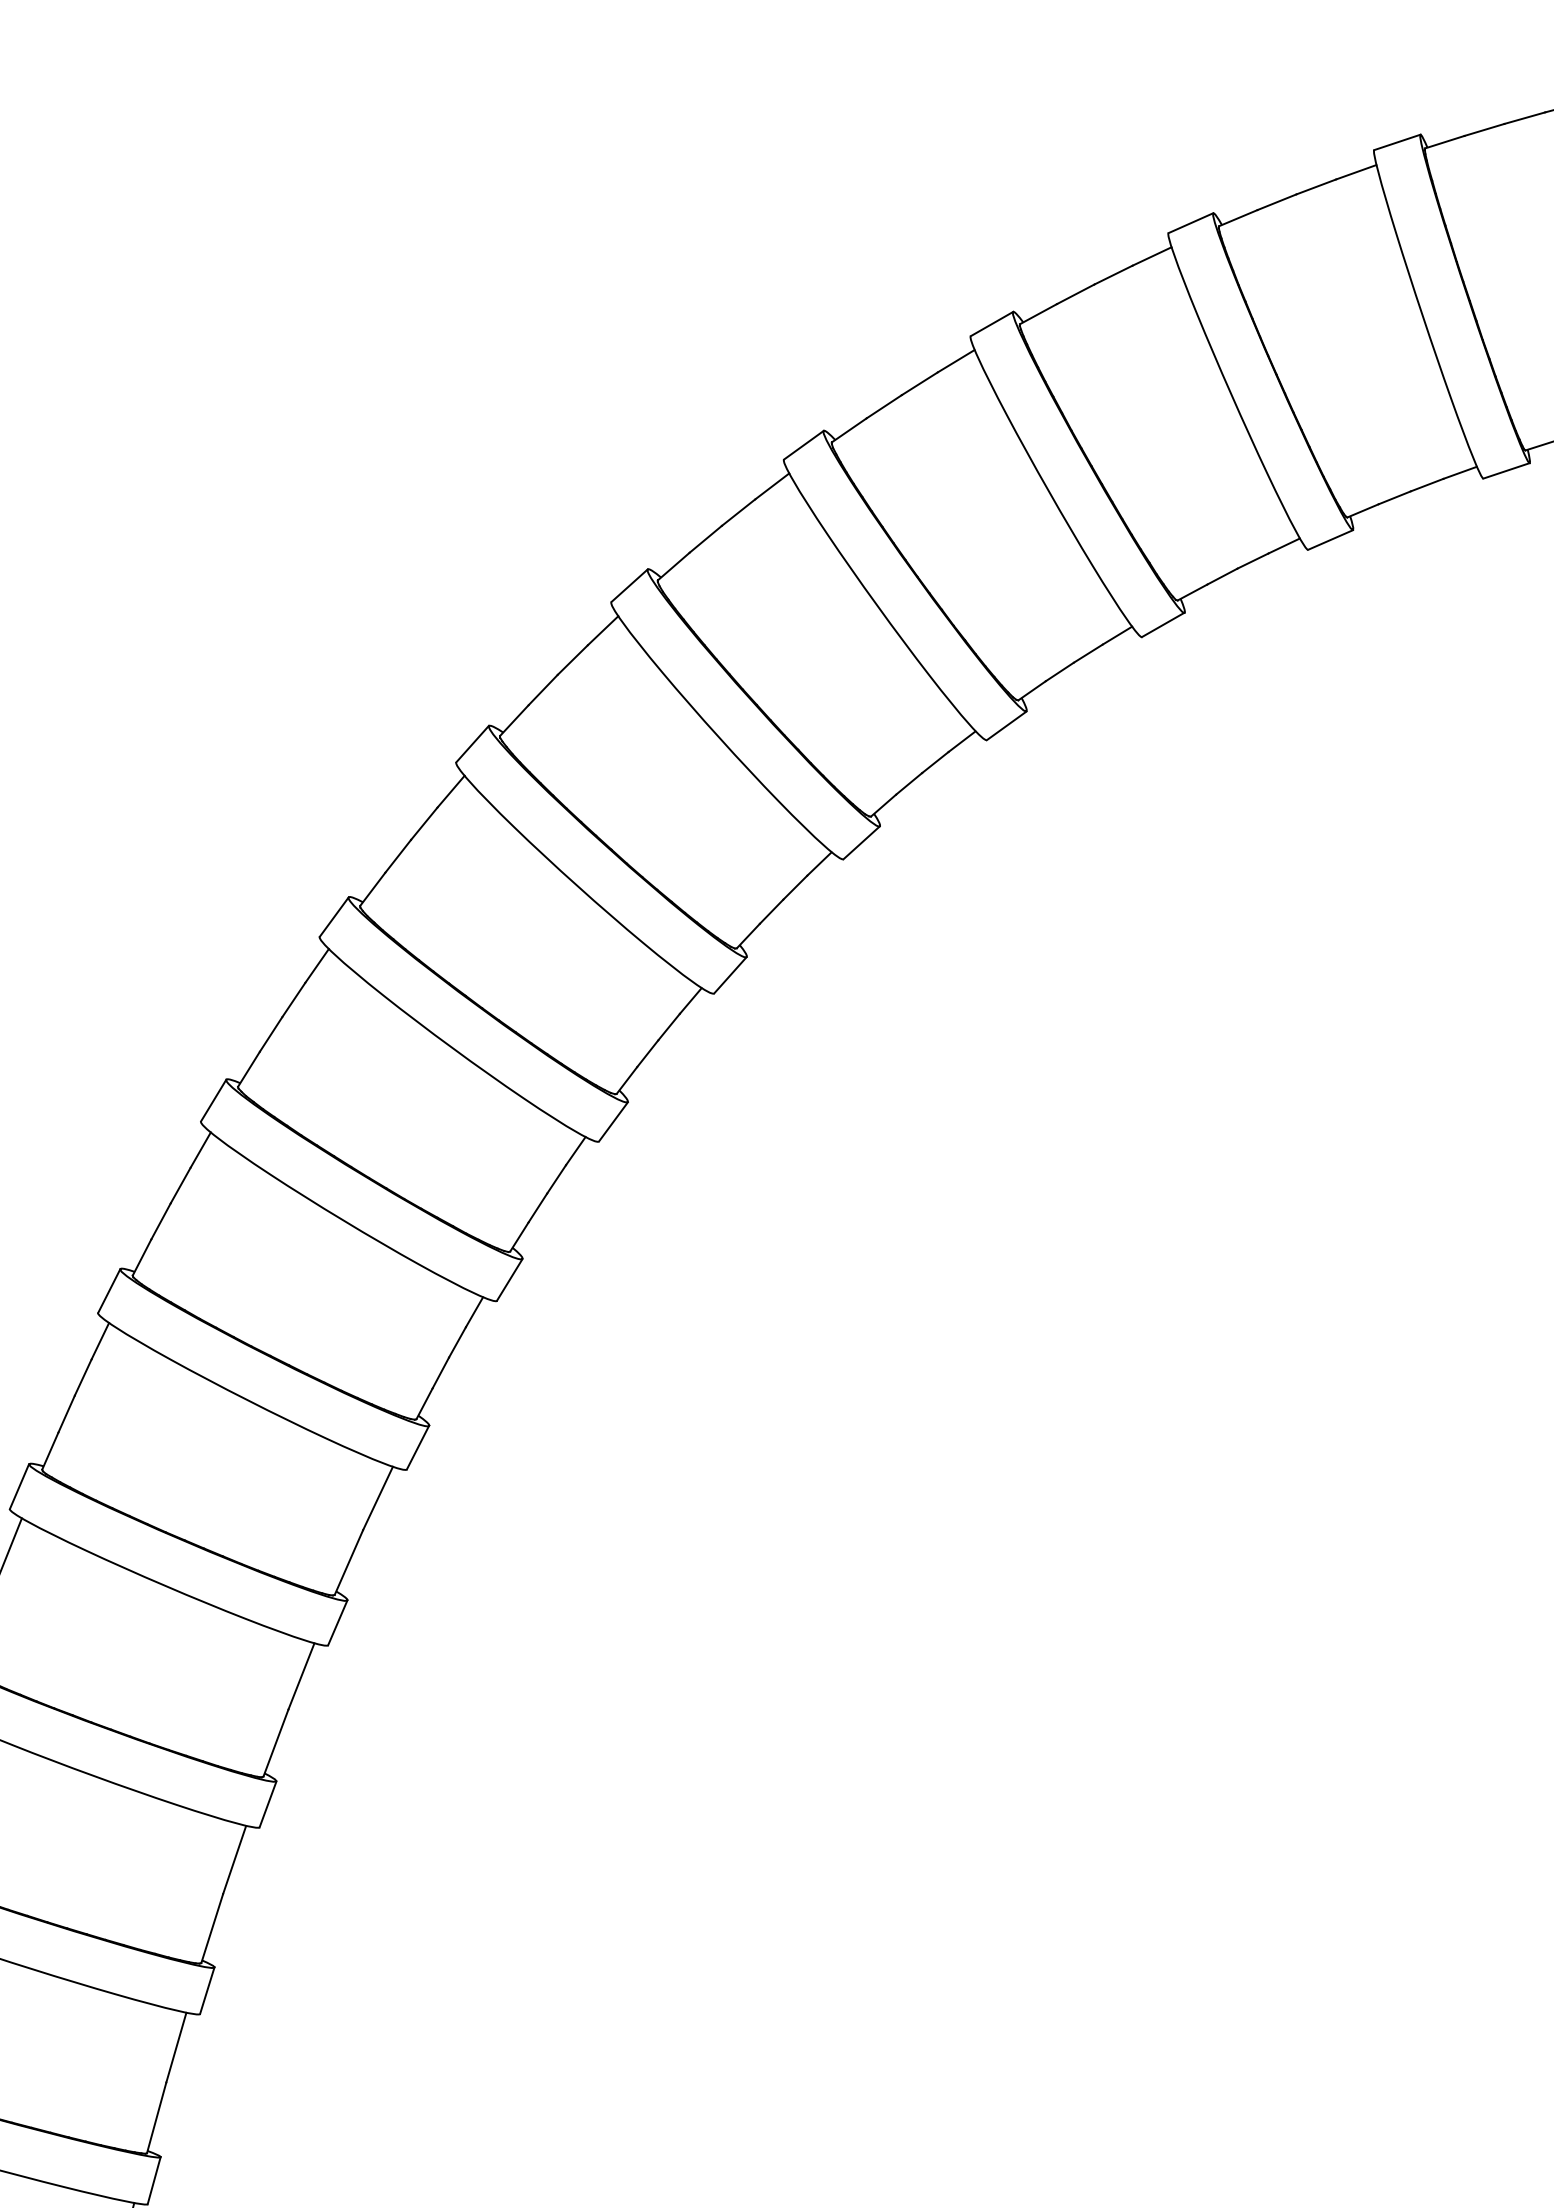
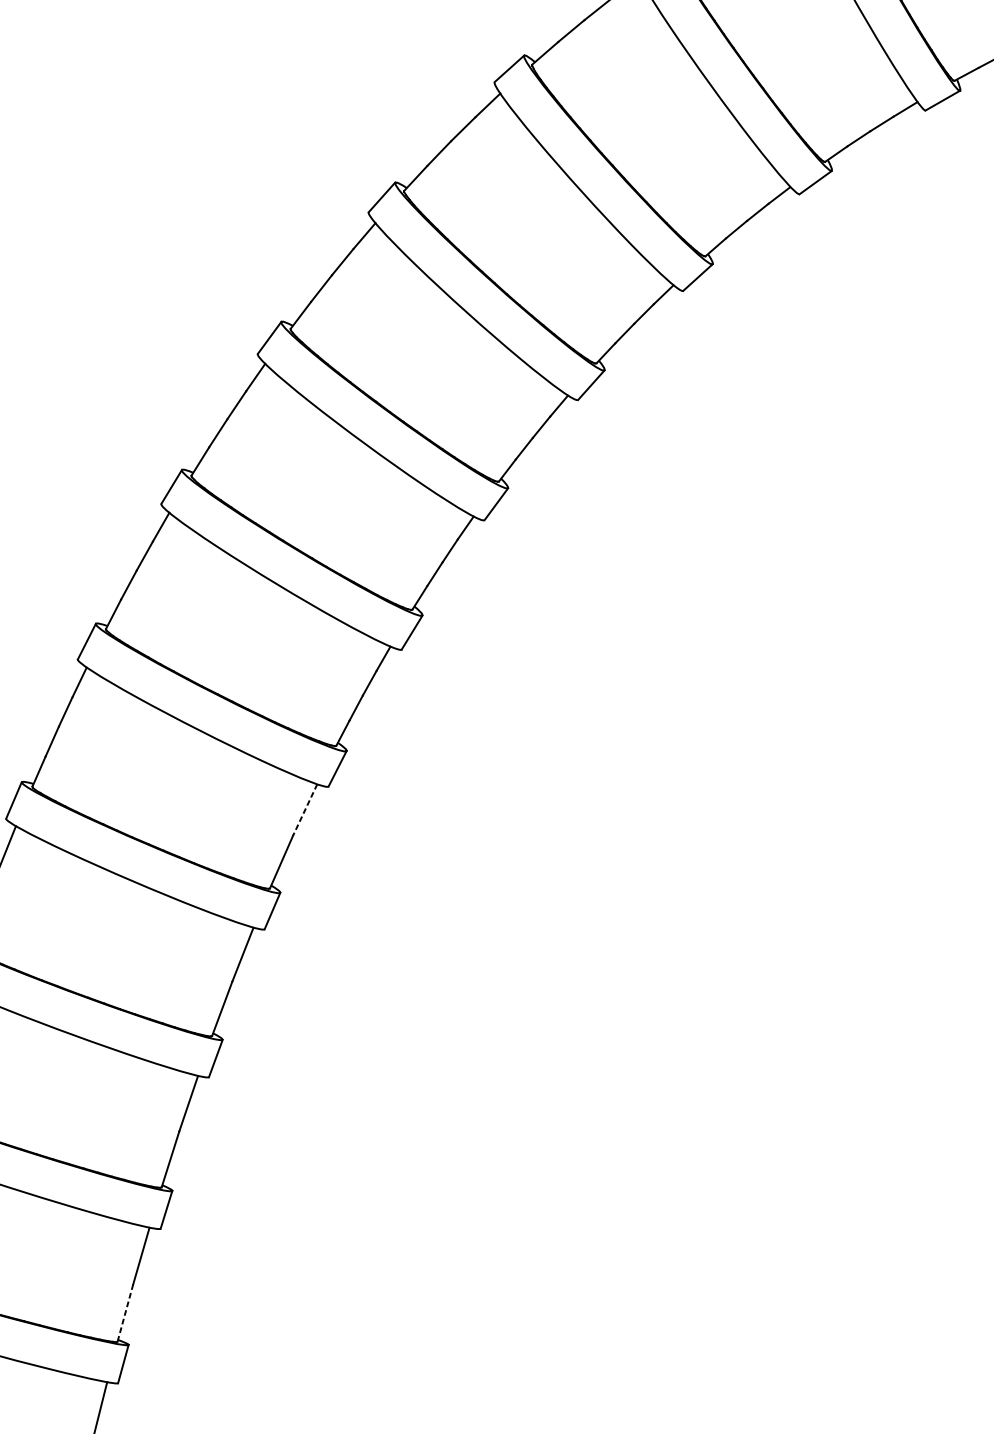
line: (377, 1498) -> (304, 810), solid -> dashed
line: (156, 2117) -> (125, 1312), solid -> dashed

